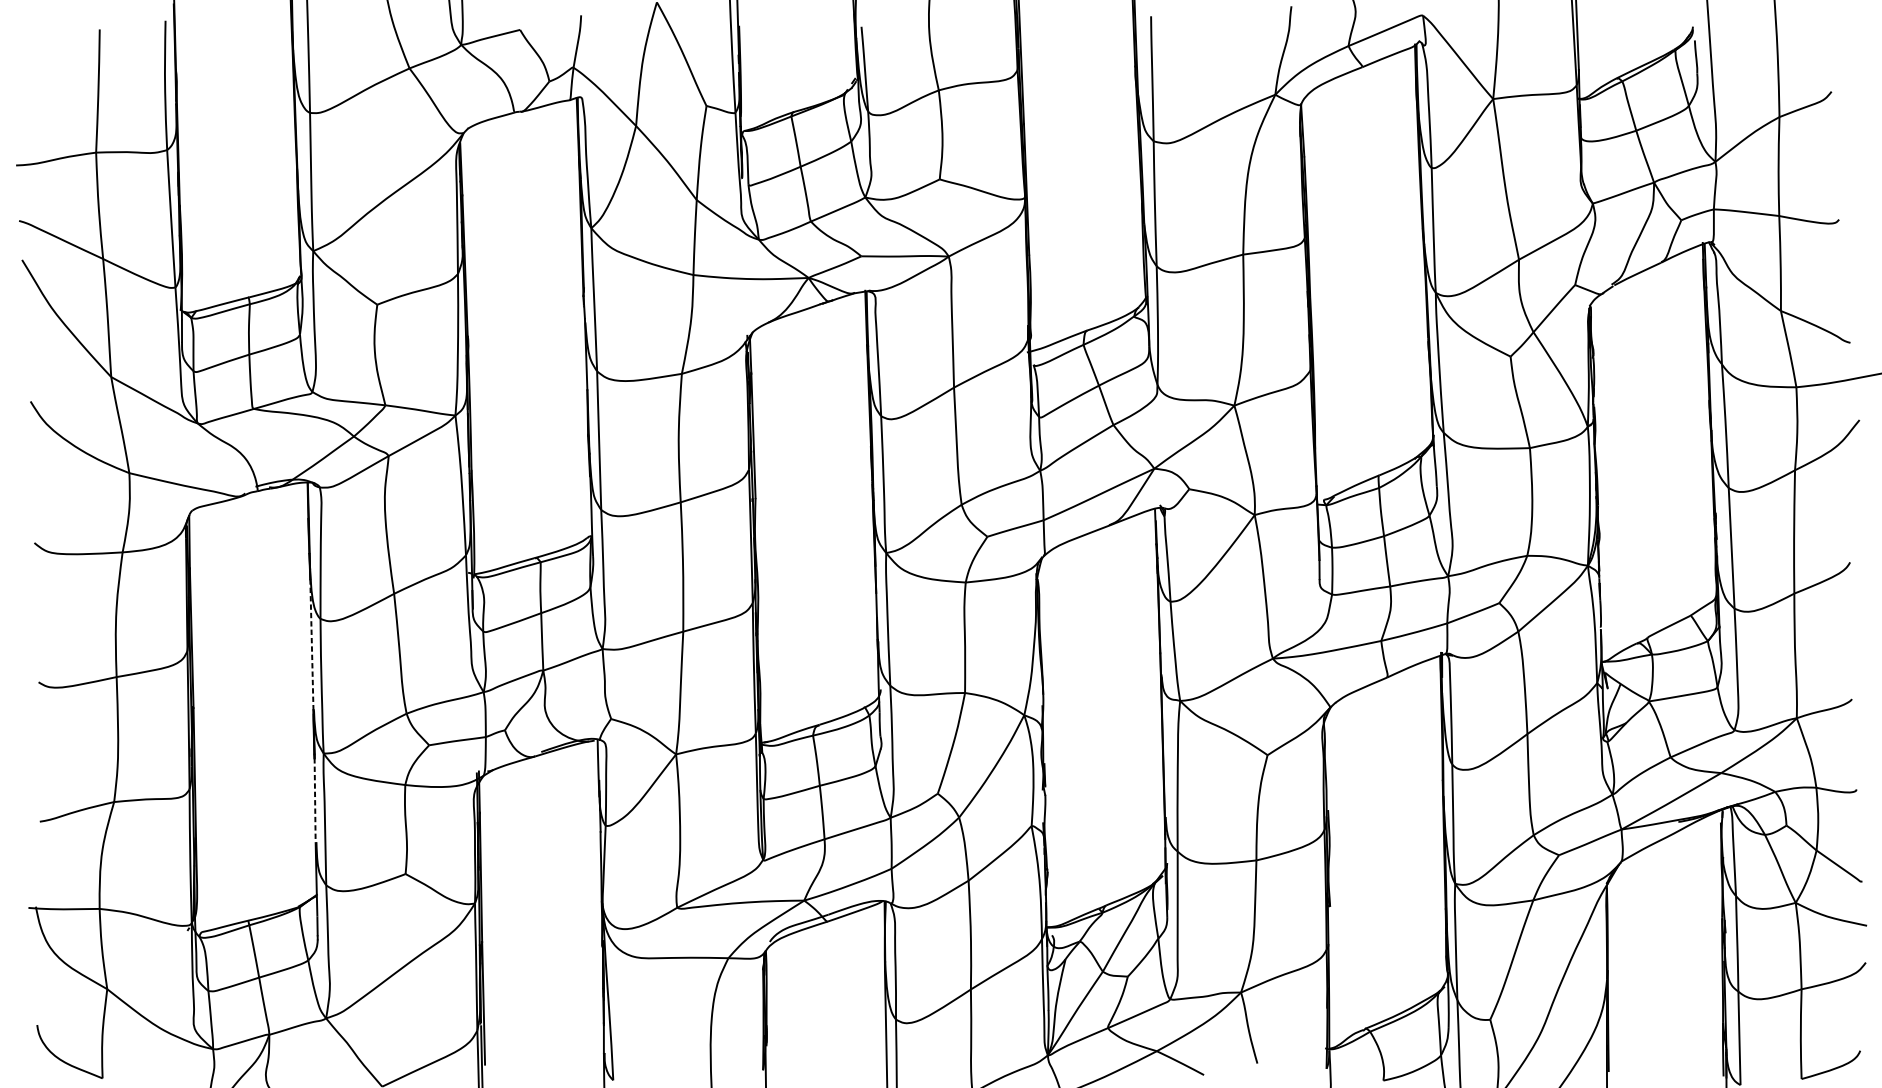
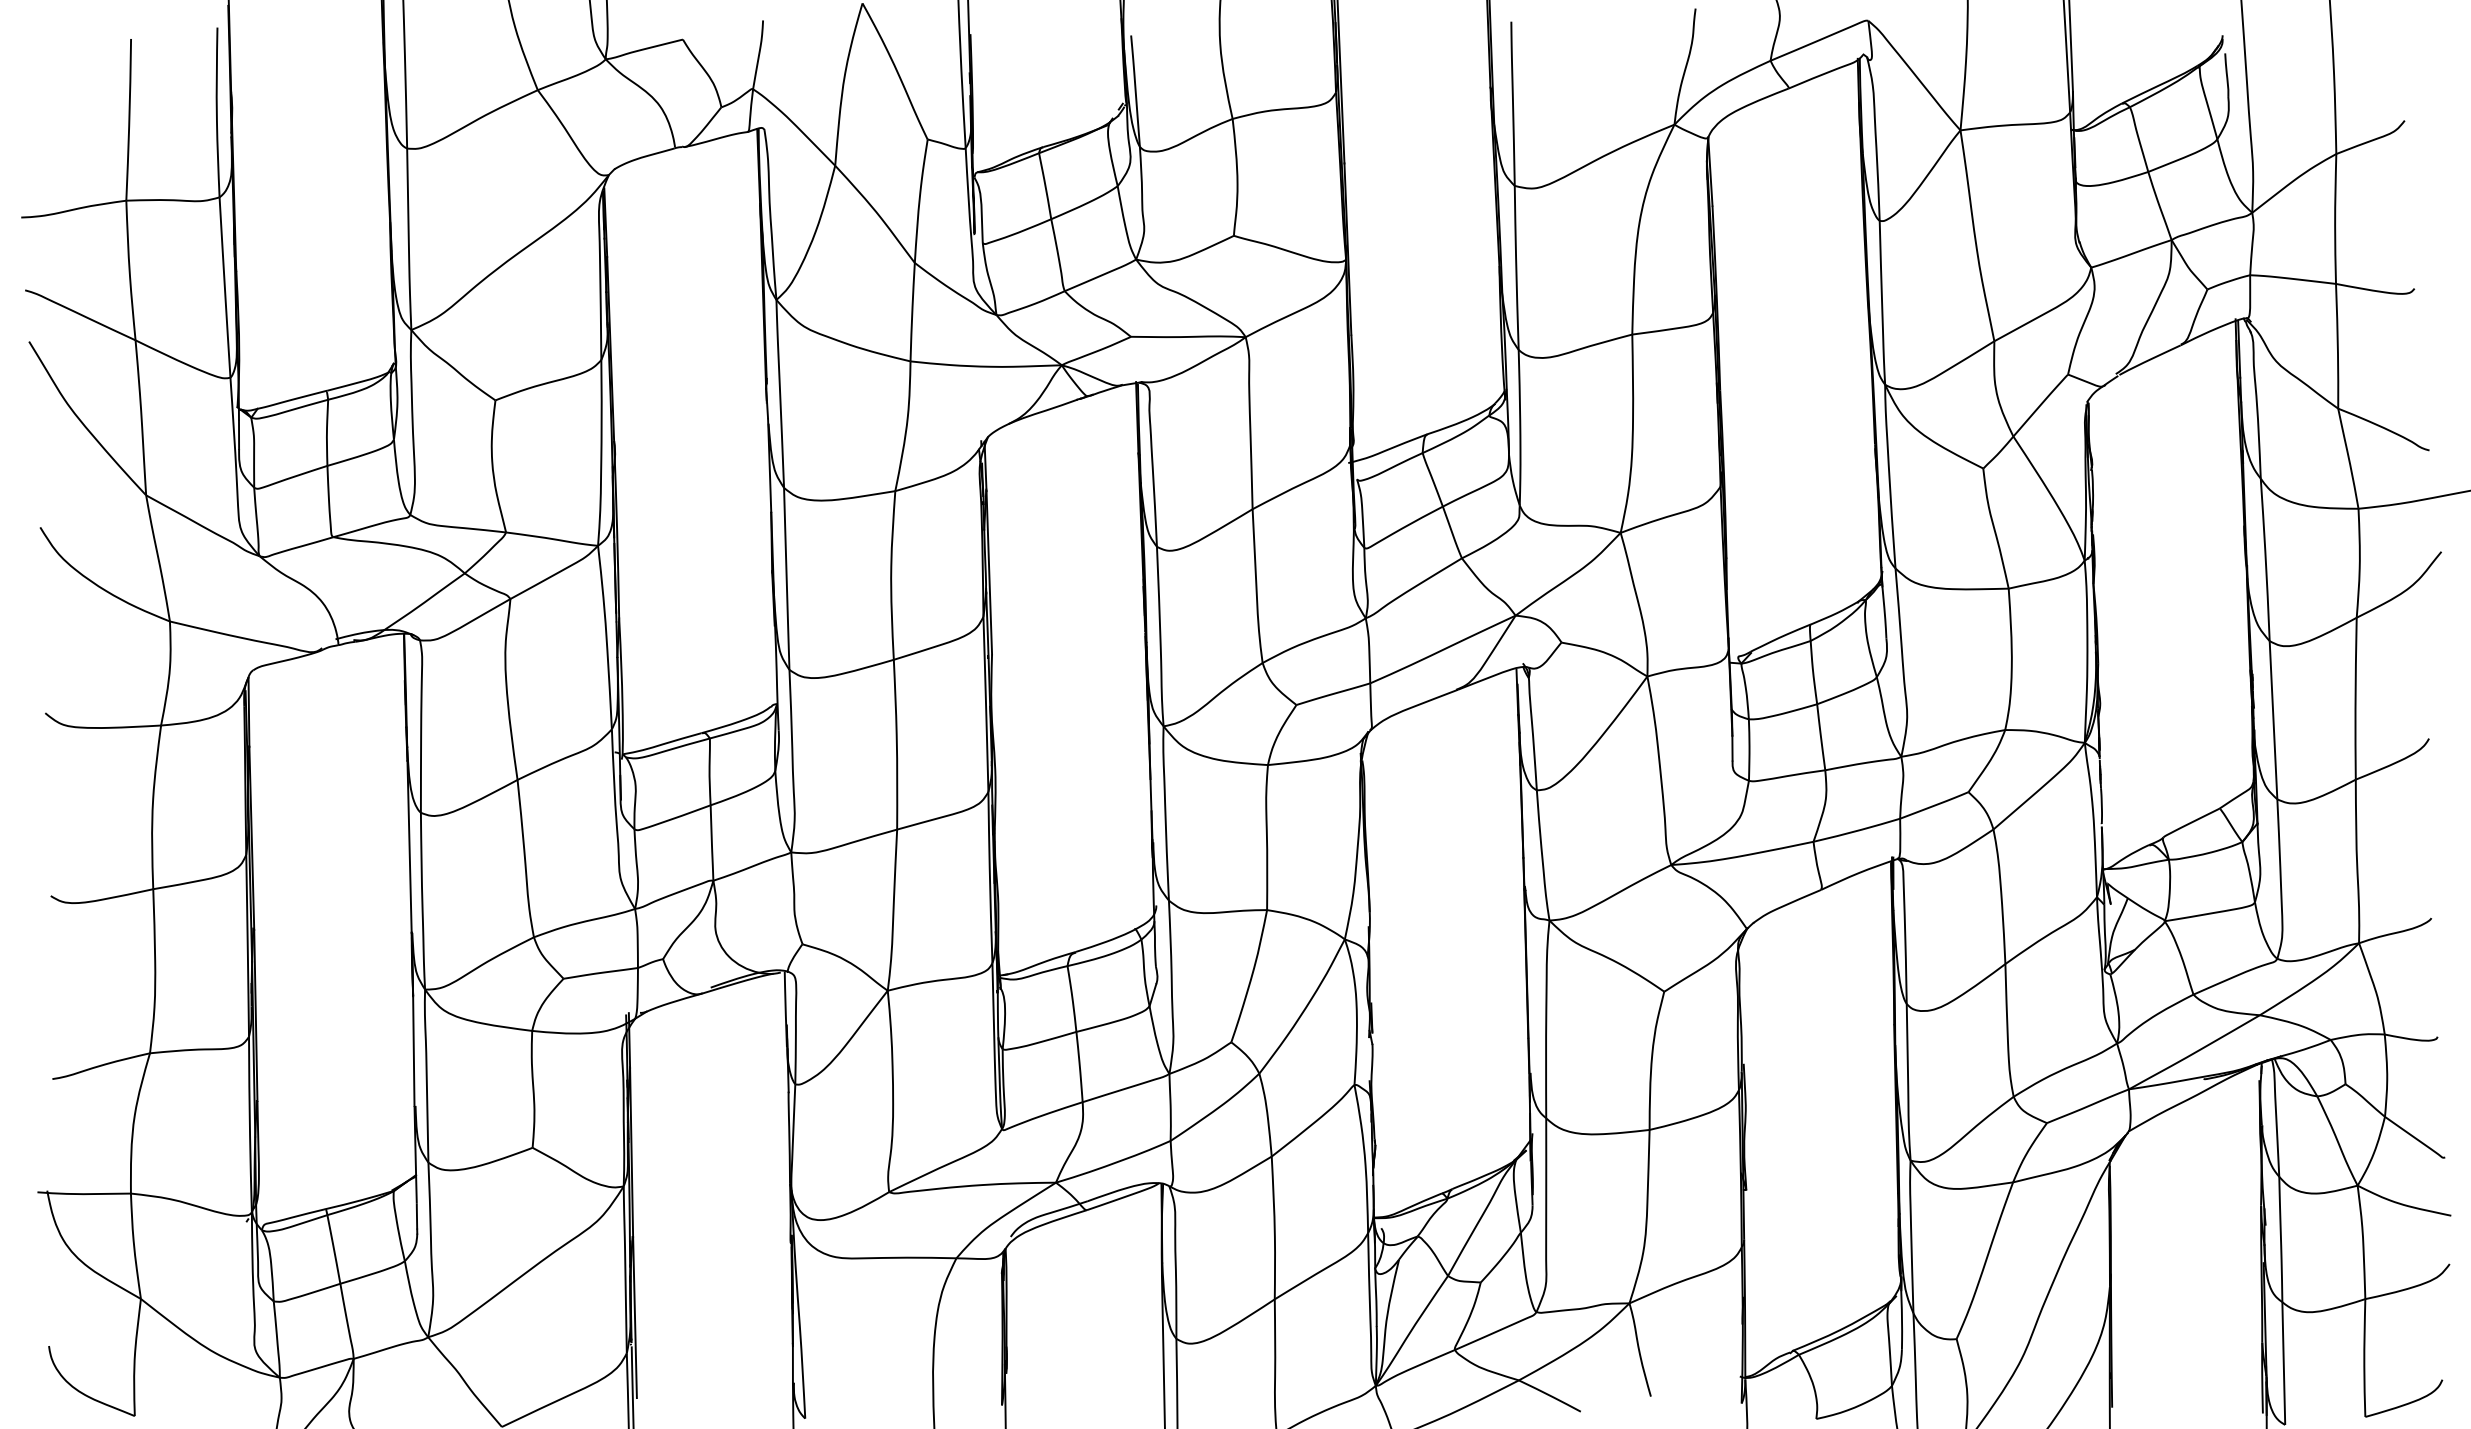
line: (311, 645) -> (409, 847), dashed -> solid
line: (314, 800) -> (413, 1051), dashed -> solid

